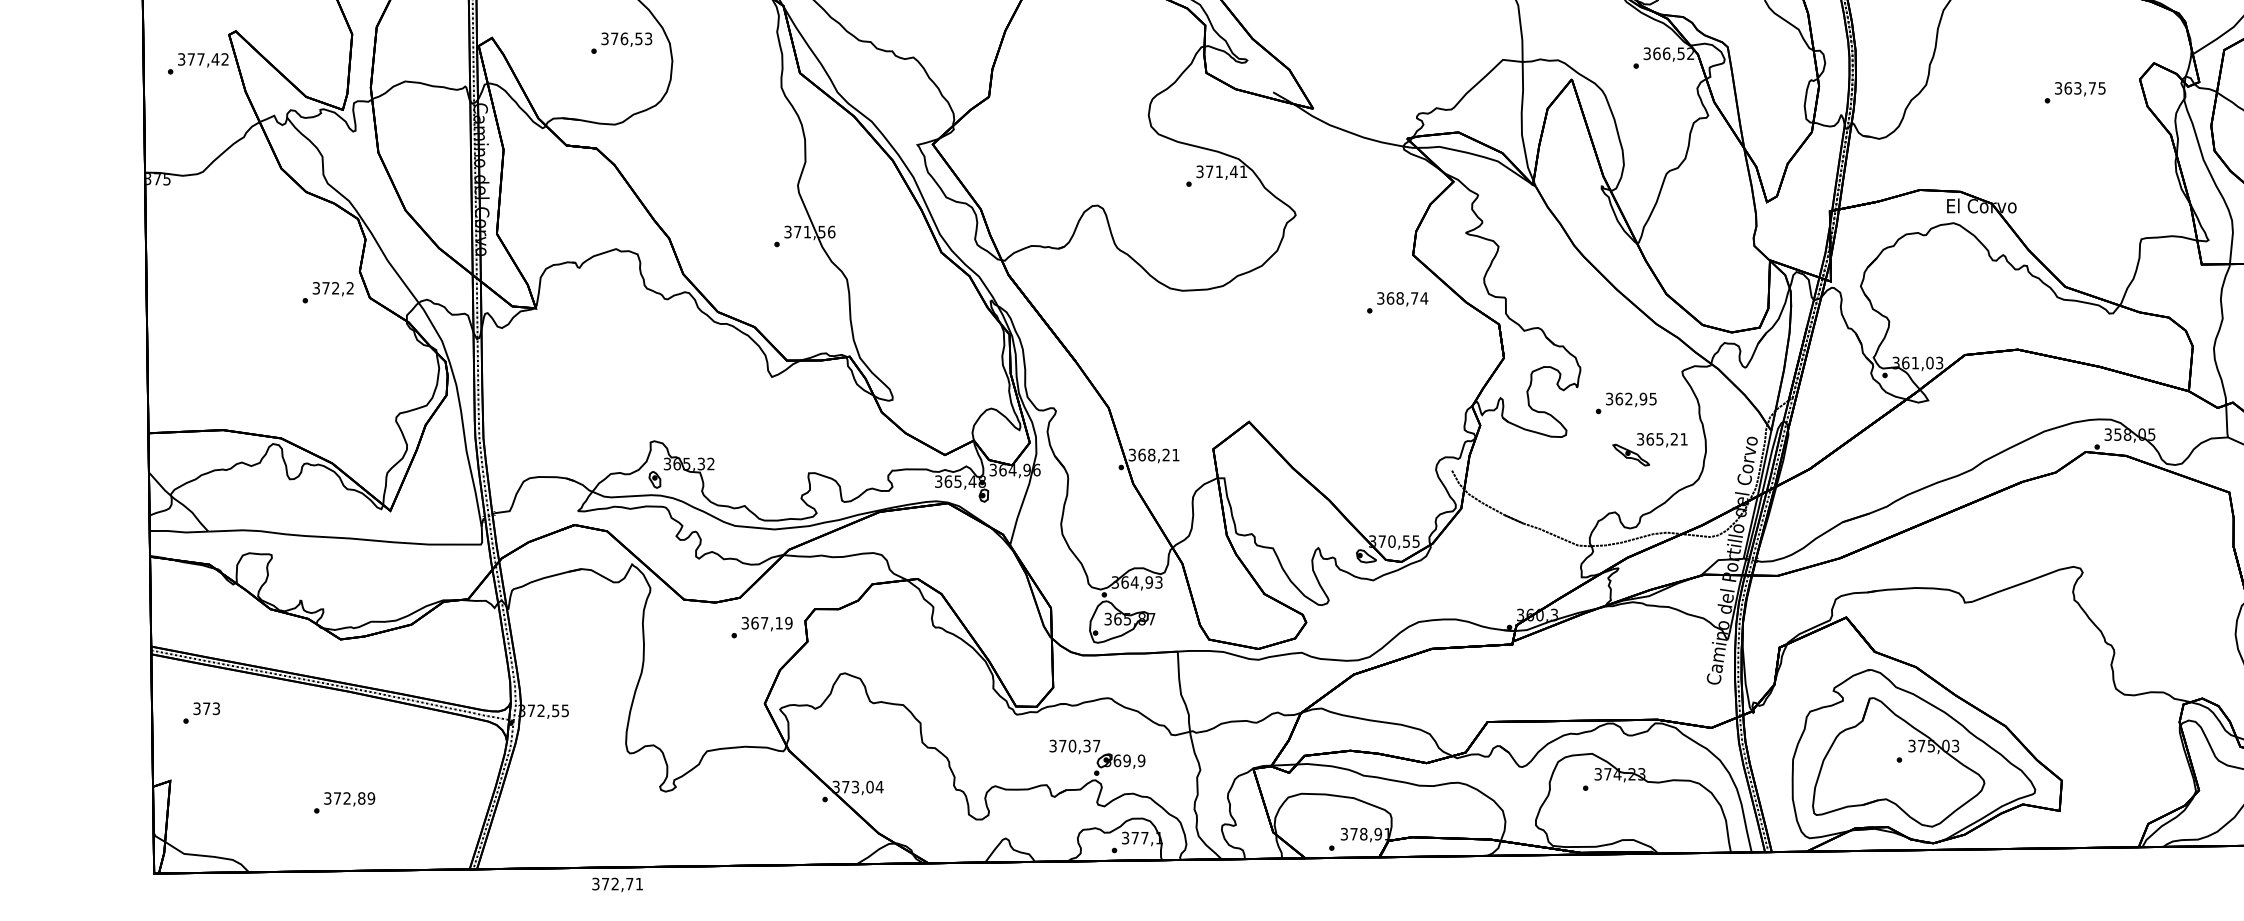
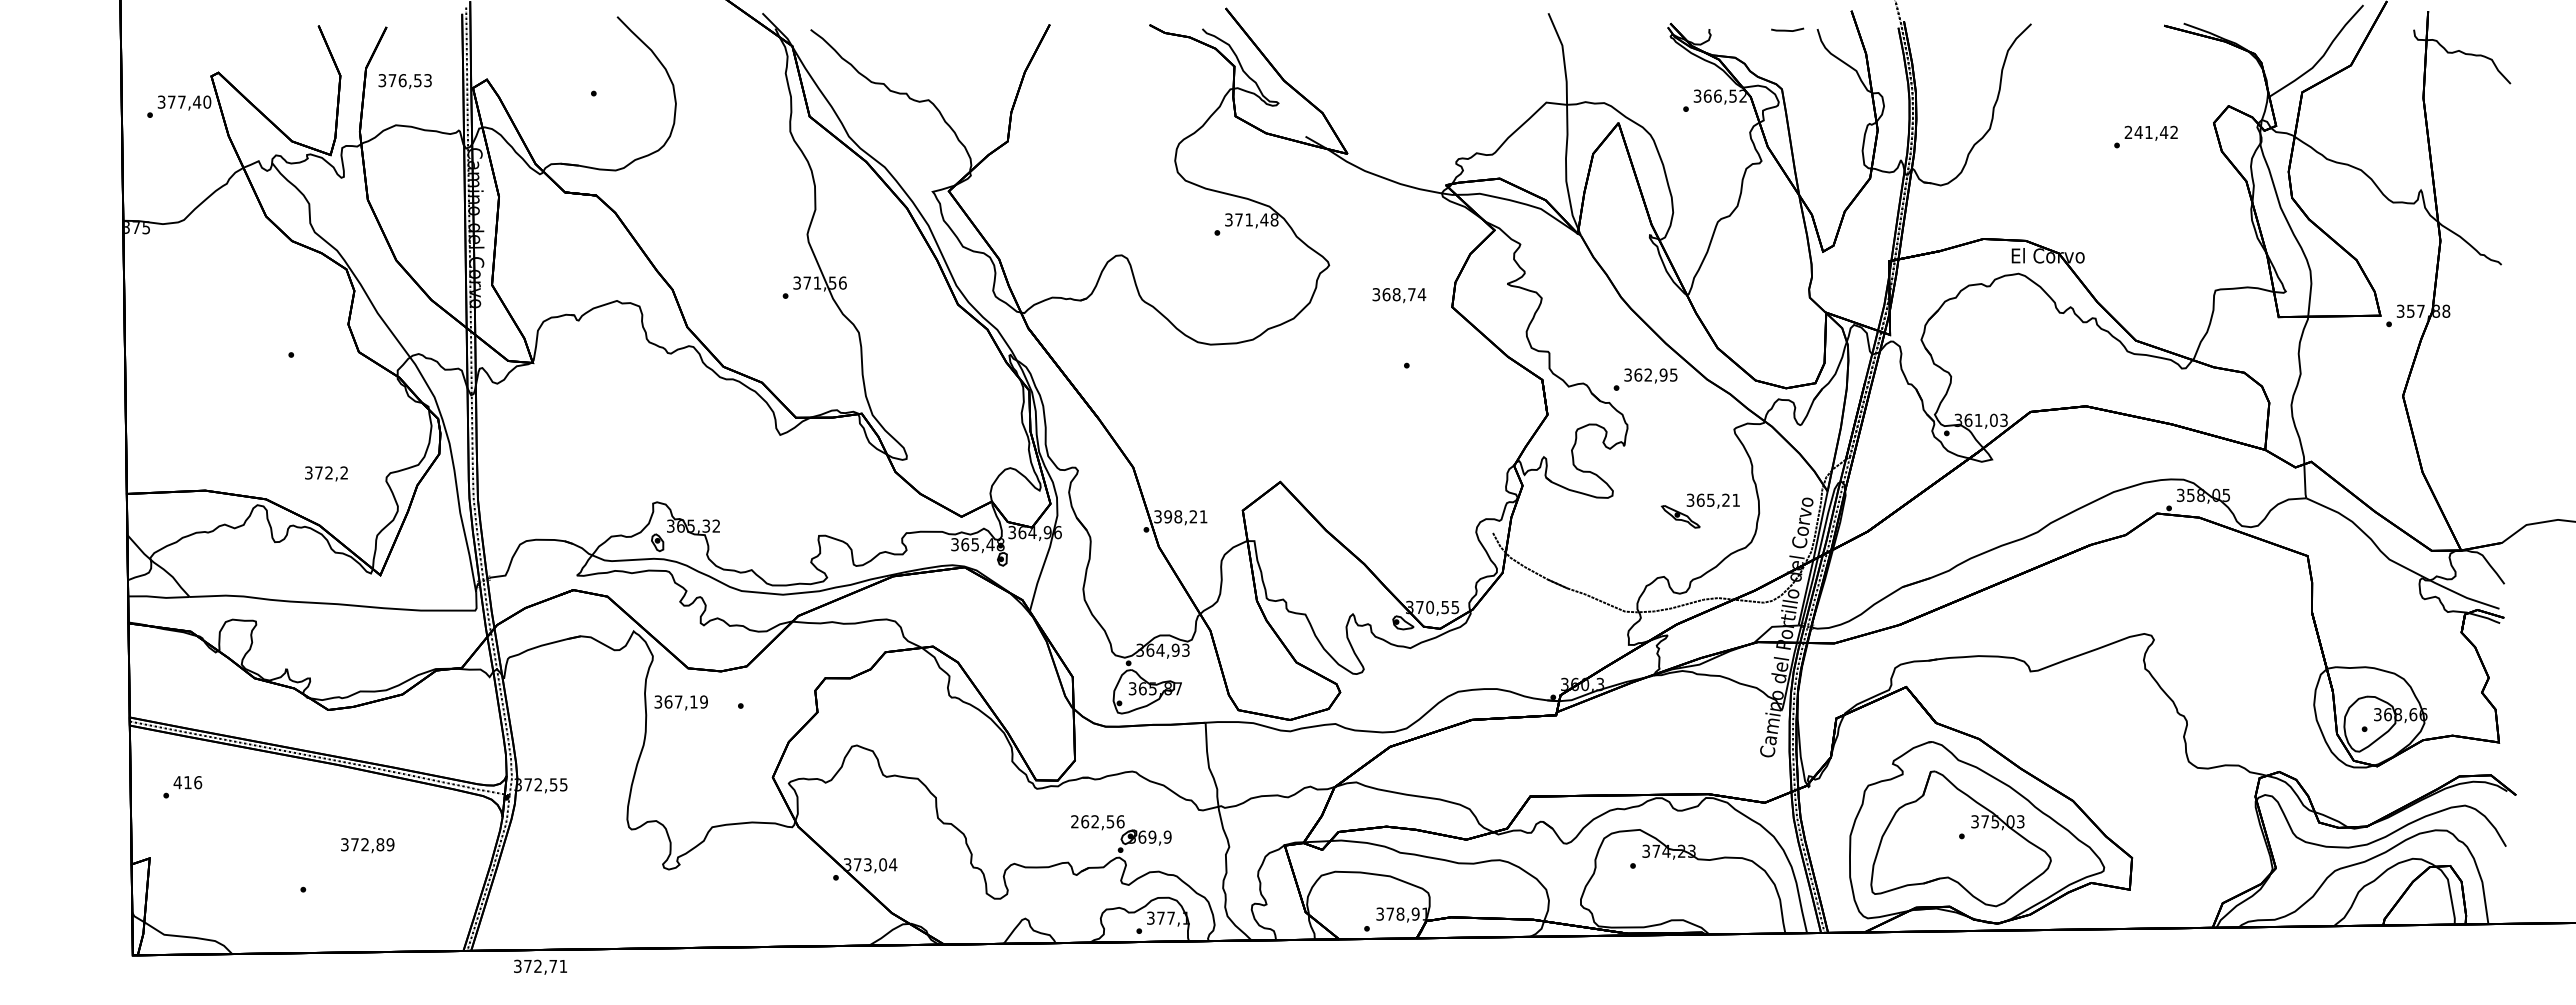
text: (626, 39) -> (404, 81), moved
text: (225, 58) -> (207, 101), 377,42 -> 377,40
text: (2079, 88) -> (2150, 132), 363,75 -> 241,42
text: (1243, 171) -> (1274, 219), 371,41 -> 371,48
text: (333, 288) -> (326, 473), moved
text: (1402, 299) -> (1399, 295), moved
text: (1626, 403) -> (1645, 379), moved
text: (1142, 454) -> (1168, 516), 368,21 -> 398,21
text: (766, 623) -> (680, 702), moved
text: (206, 708) -> (187, 782), 373 -> 416
text: (1074, 745) -> (1097, 821), 370,37 -> 262,56
text: (349, 799) -> (367, 845), moved
text: (617, 884) -> (540, 966), moved

